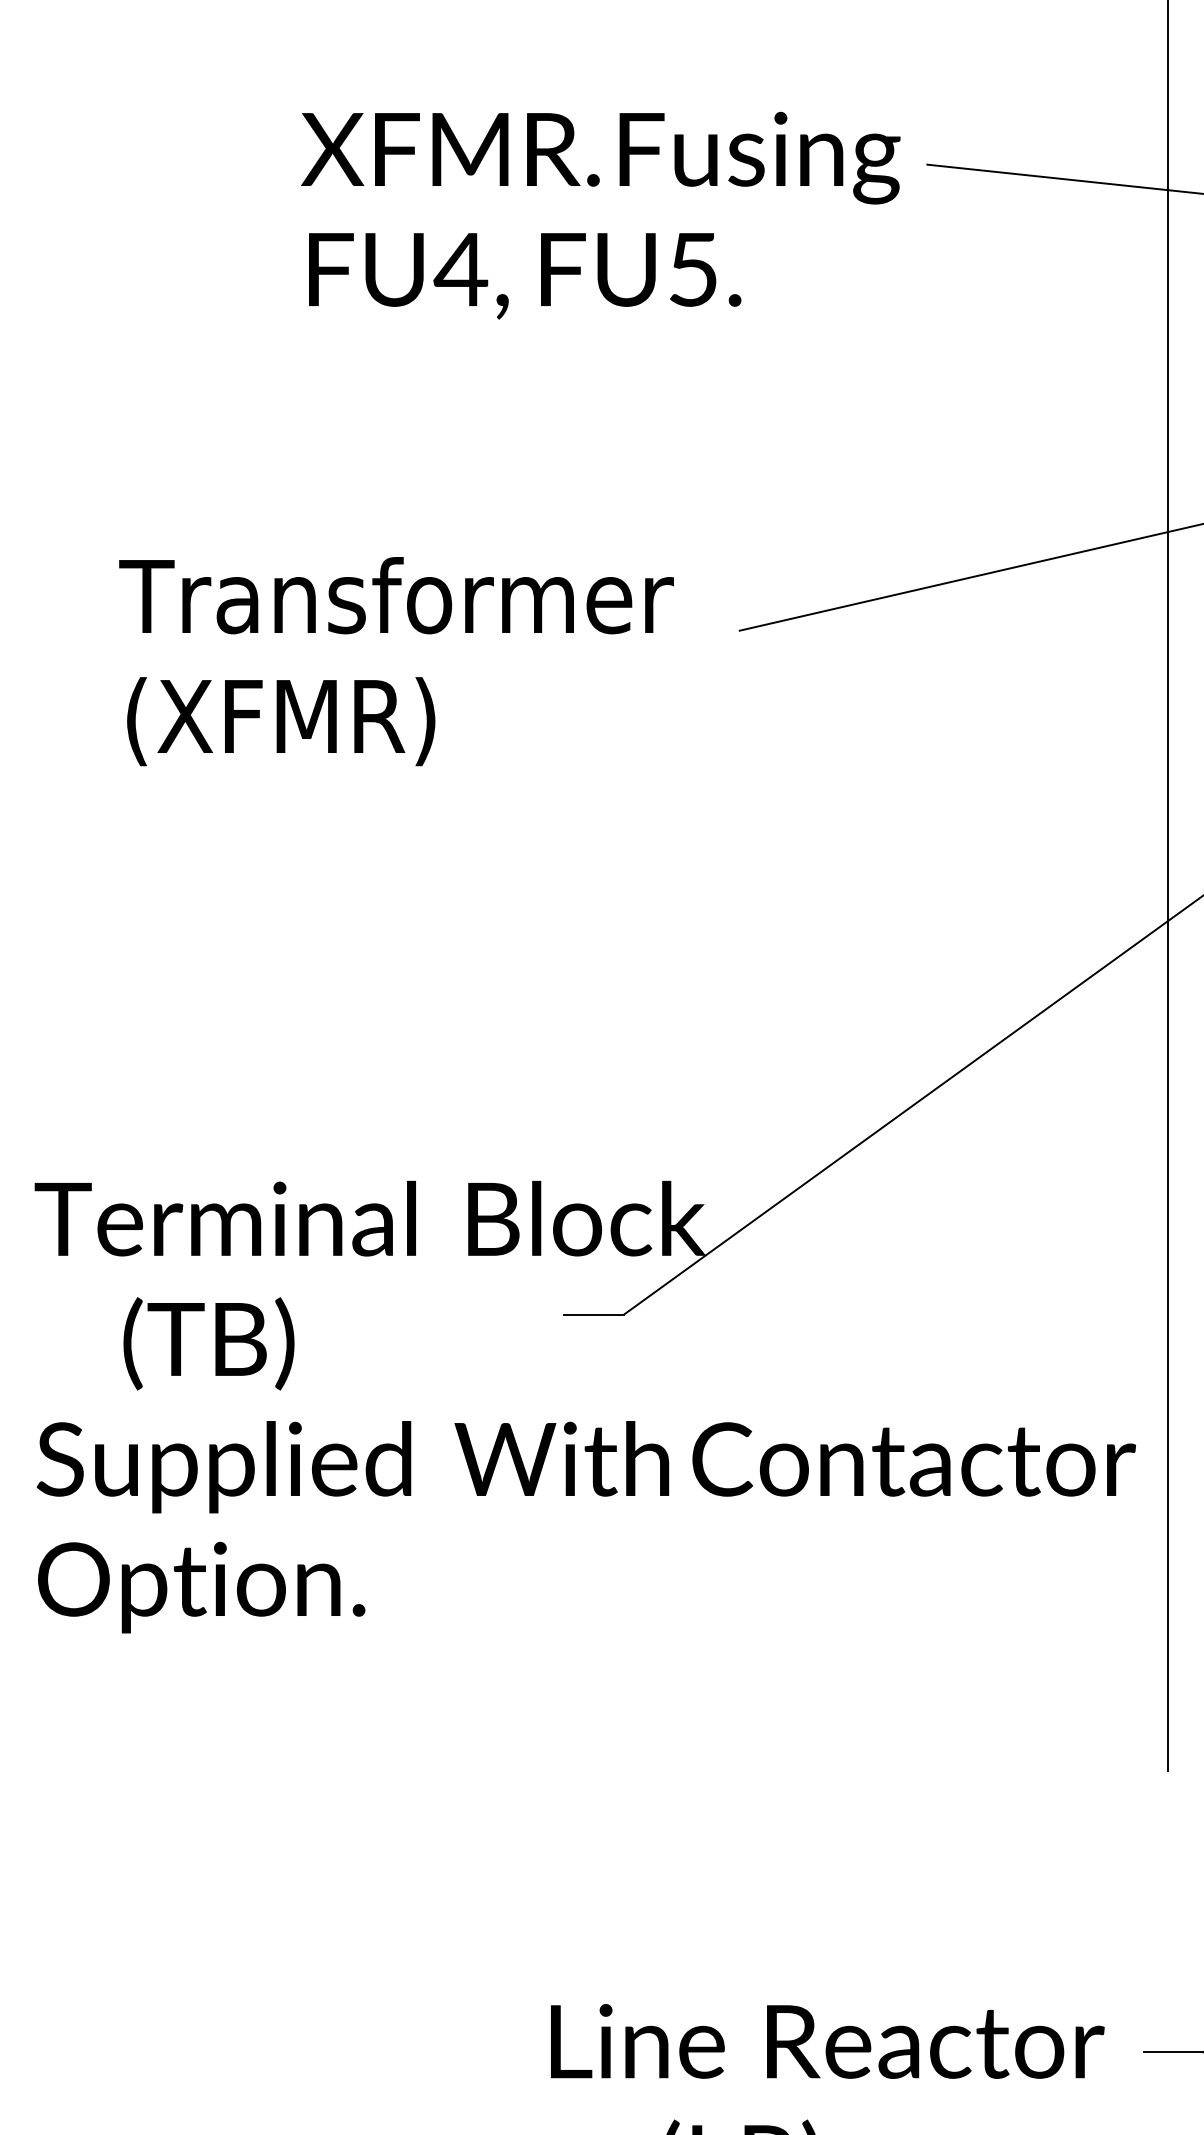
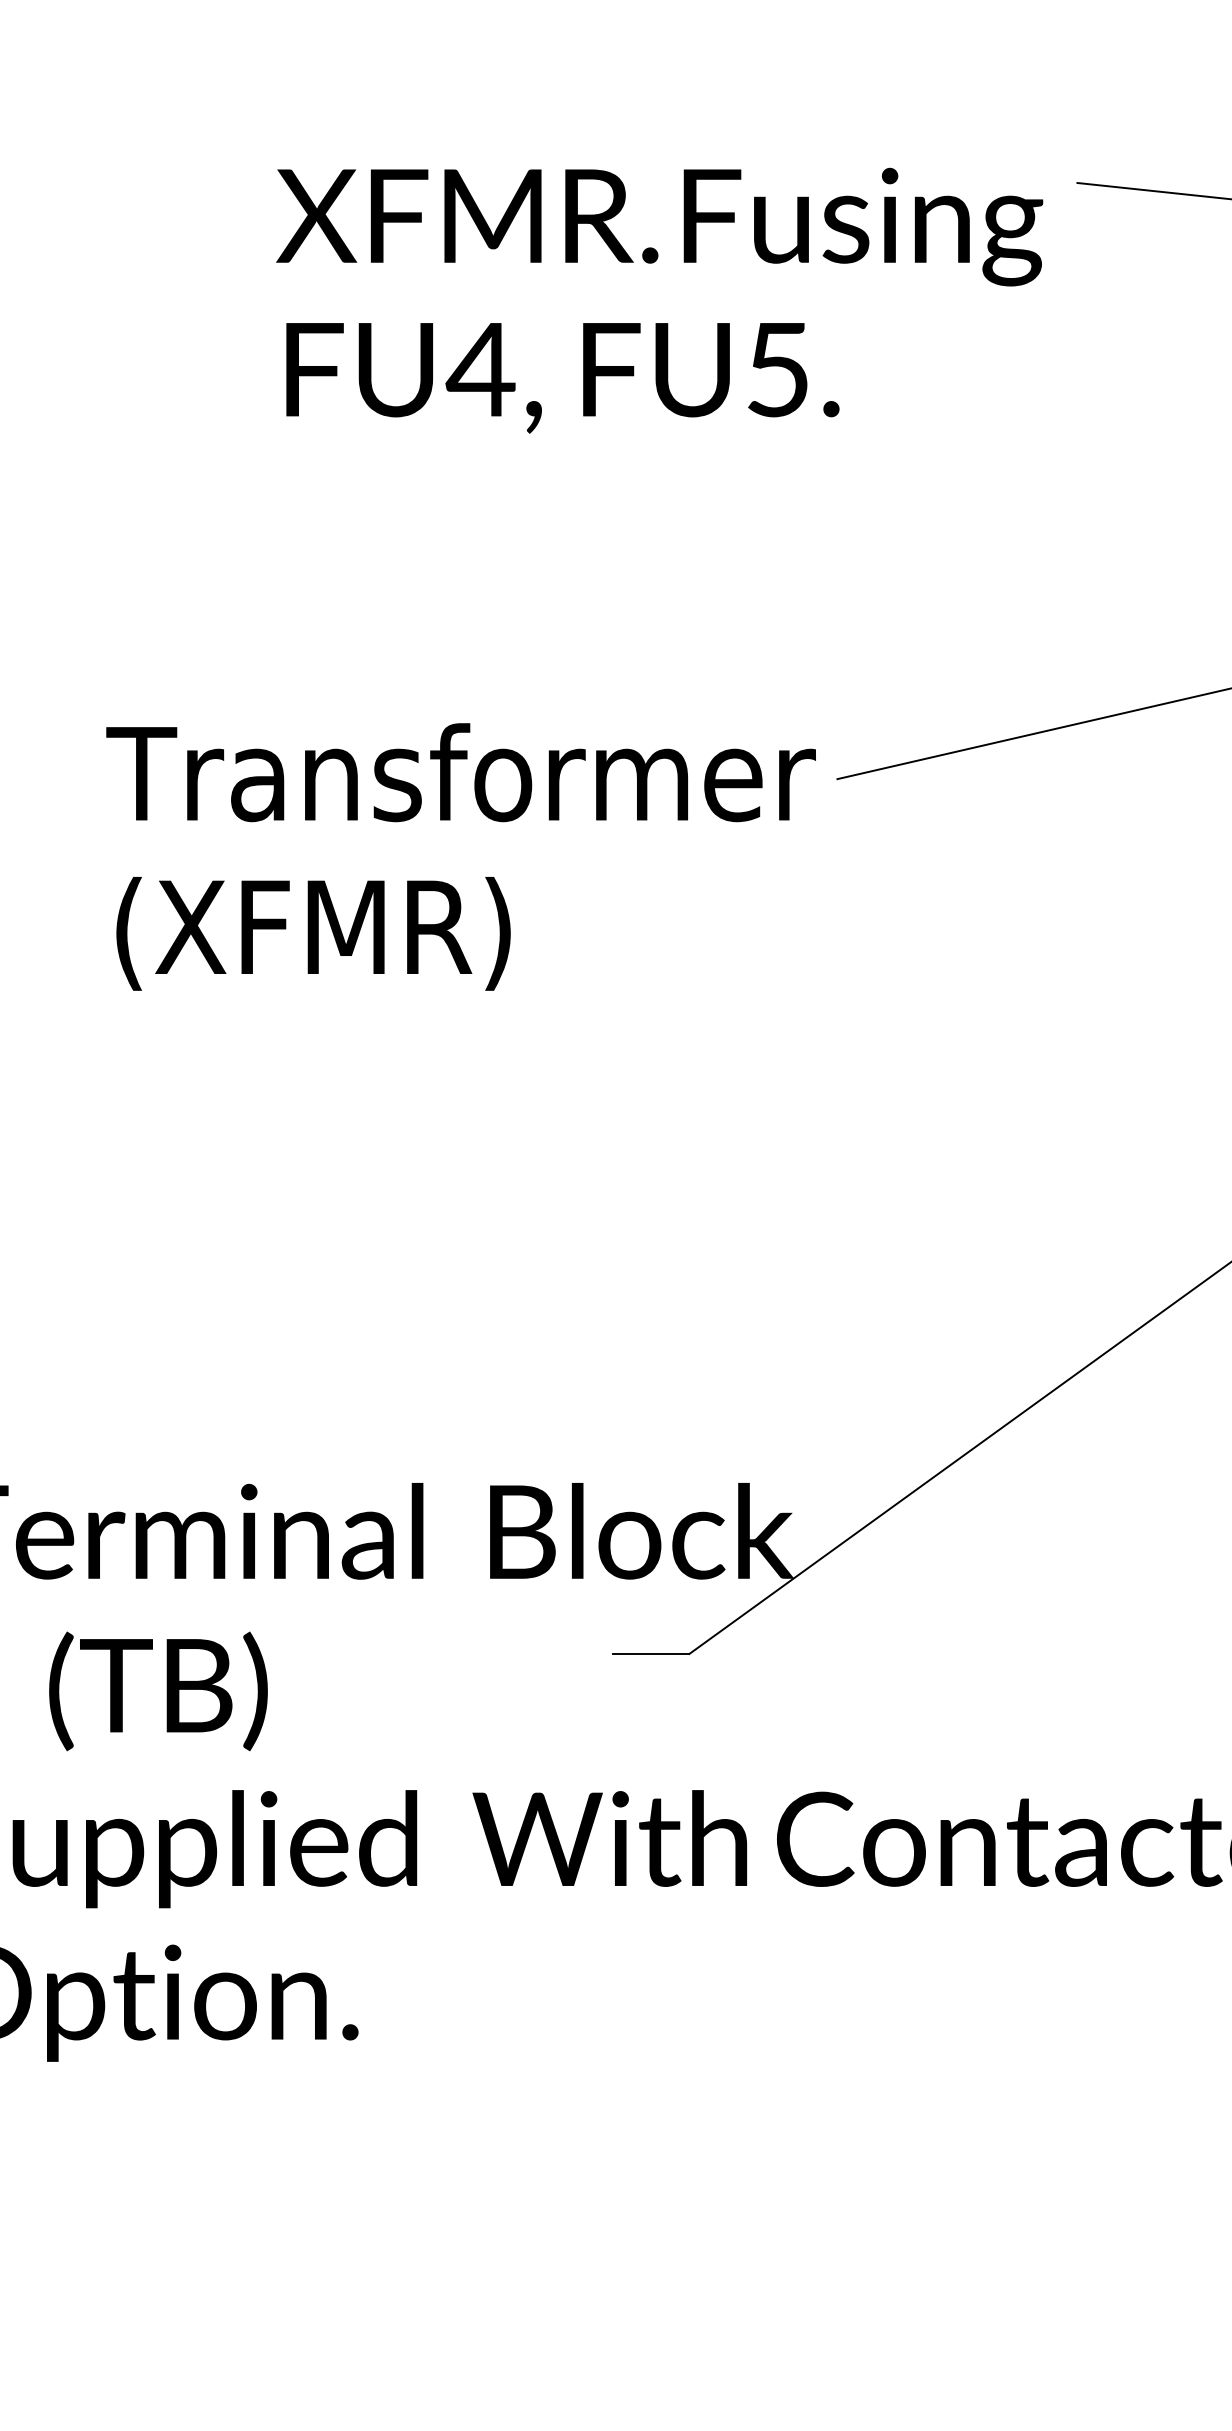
text: (600, 215) -> (659, 300), moved
text: (396, 661) -> (461, 856), moved

